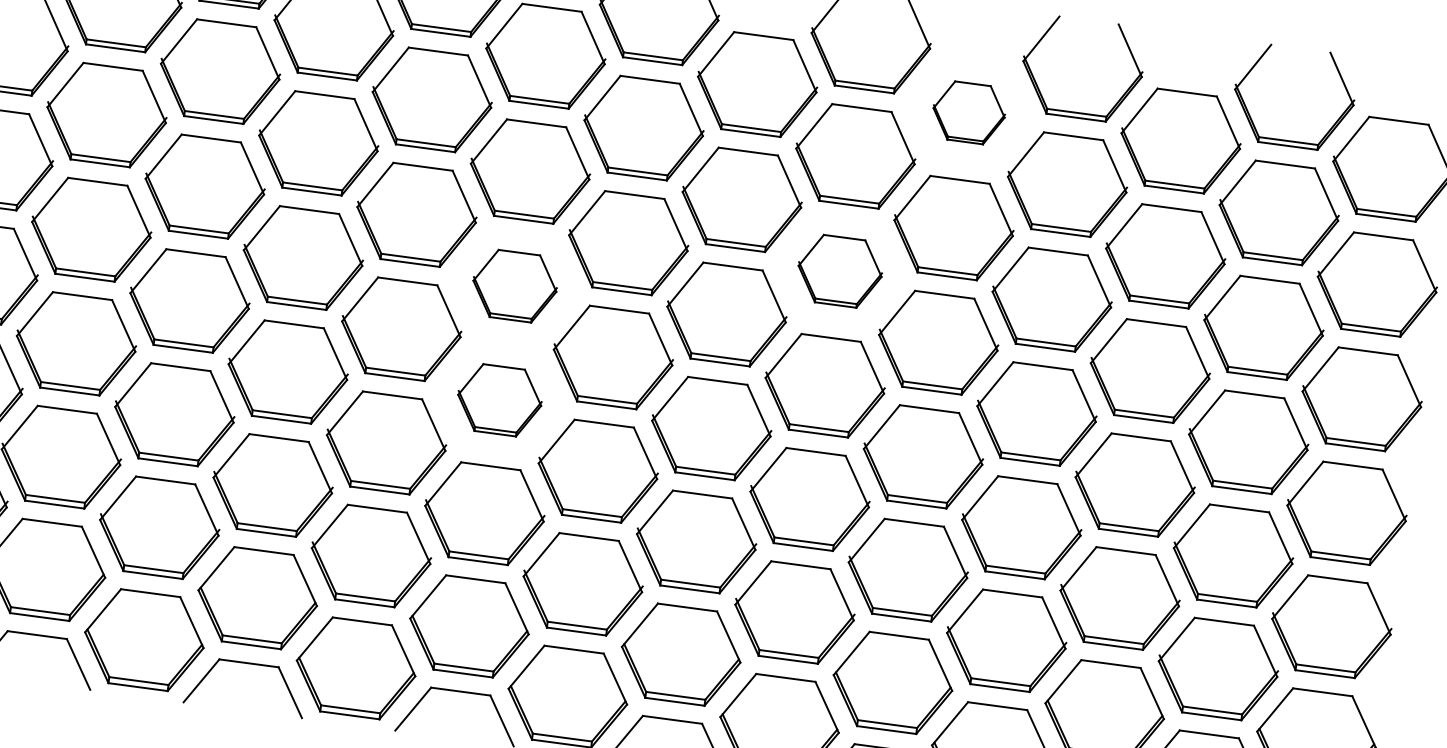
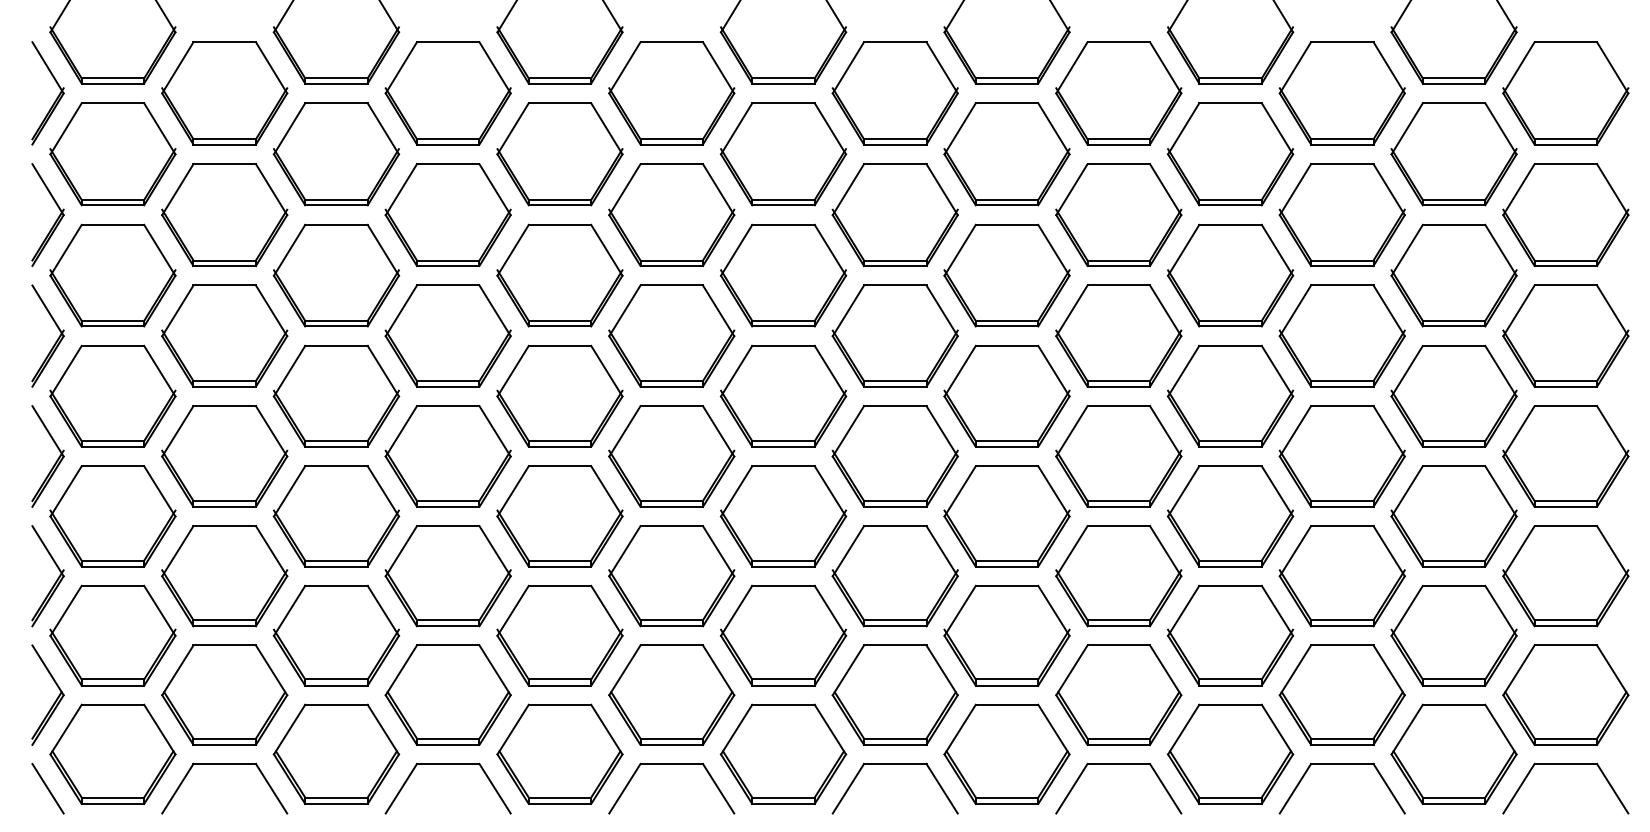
part: (968, 112) -> (1118, 93), size x1.67
part: (839, 271) -> (1006, 275), size x1.43
part: (514, 285) -> (671, 335), size x1.43
part: (499, 400) -> (671, 456), size x1.43

